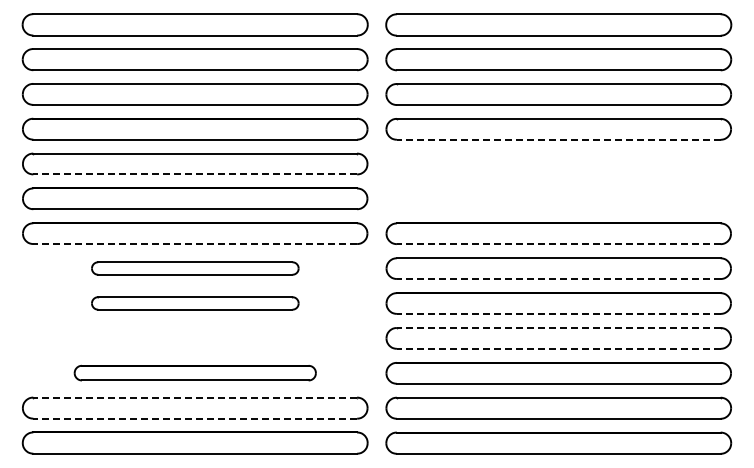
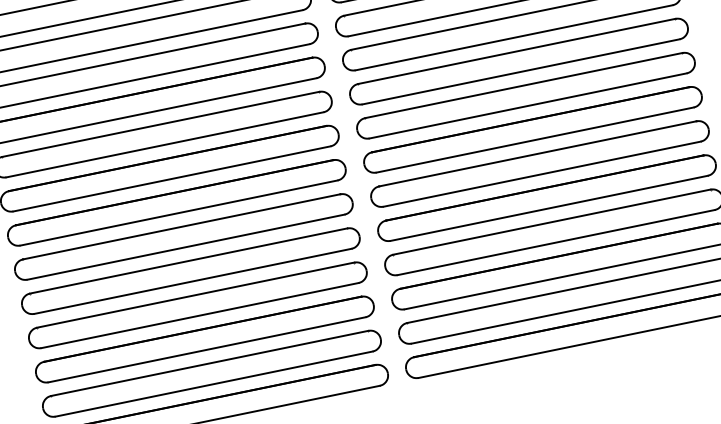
line: (558, 139) -> (513, 37), dashed -> solid
part: (558, 163) -> (518, 61), added
line: (195, 174) -> (165, 144), dashed -> solid
part: (558, 198) -> (525, 95), added
line: (195, 244) -> (179, 213), dashed -> solid
line: (558, 244) -> (534, 140), dashed -> solid
part: (195, 268) -> (184, 236), size x1.67
line: (558, 279) -> (541, 174), dashed -> solid
part: (195, 303) -> (191, 271), size x1.67
line: (558, 313) -> (548, 208), dashed -> solid
line: (558, 327) -> (551, 221), dashed -> solid
part: (195, 338) -> (198, 305), added
line: (558, 348) -> (555, 242), dashed -> solid
part: (195, 372) -> (205, 338), size x1.43
line: (195, 397) -> (210, 363), dashed -> solid
line: (195, 418) -> (214, 383), dashed -> solid

